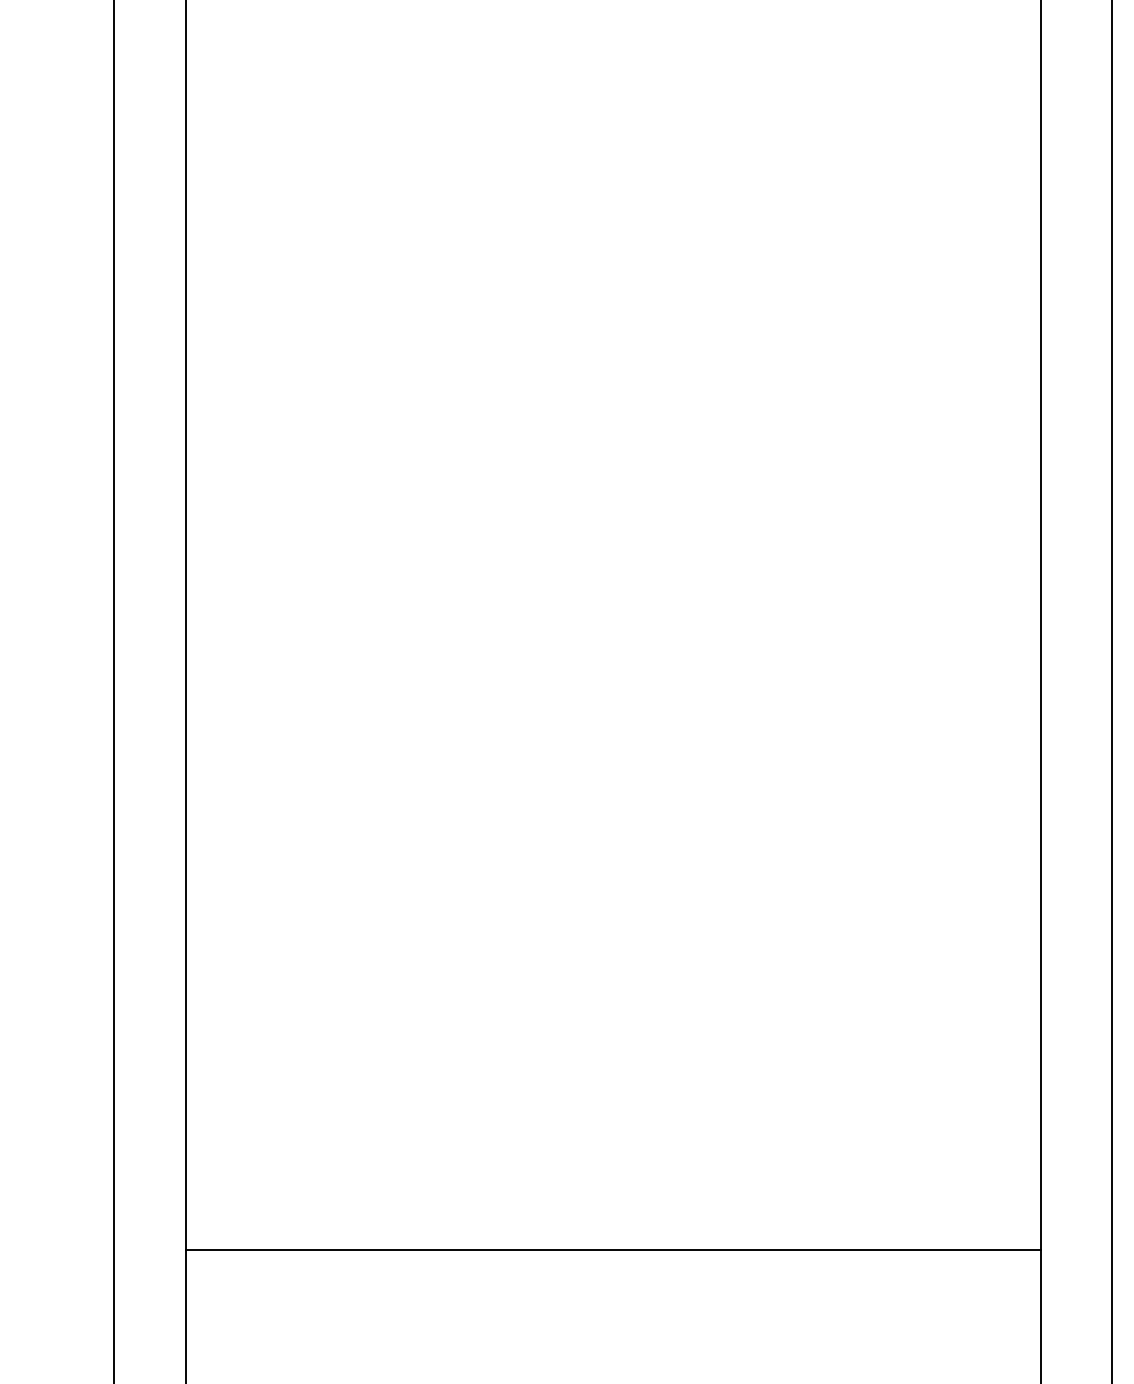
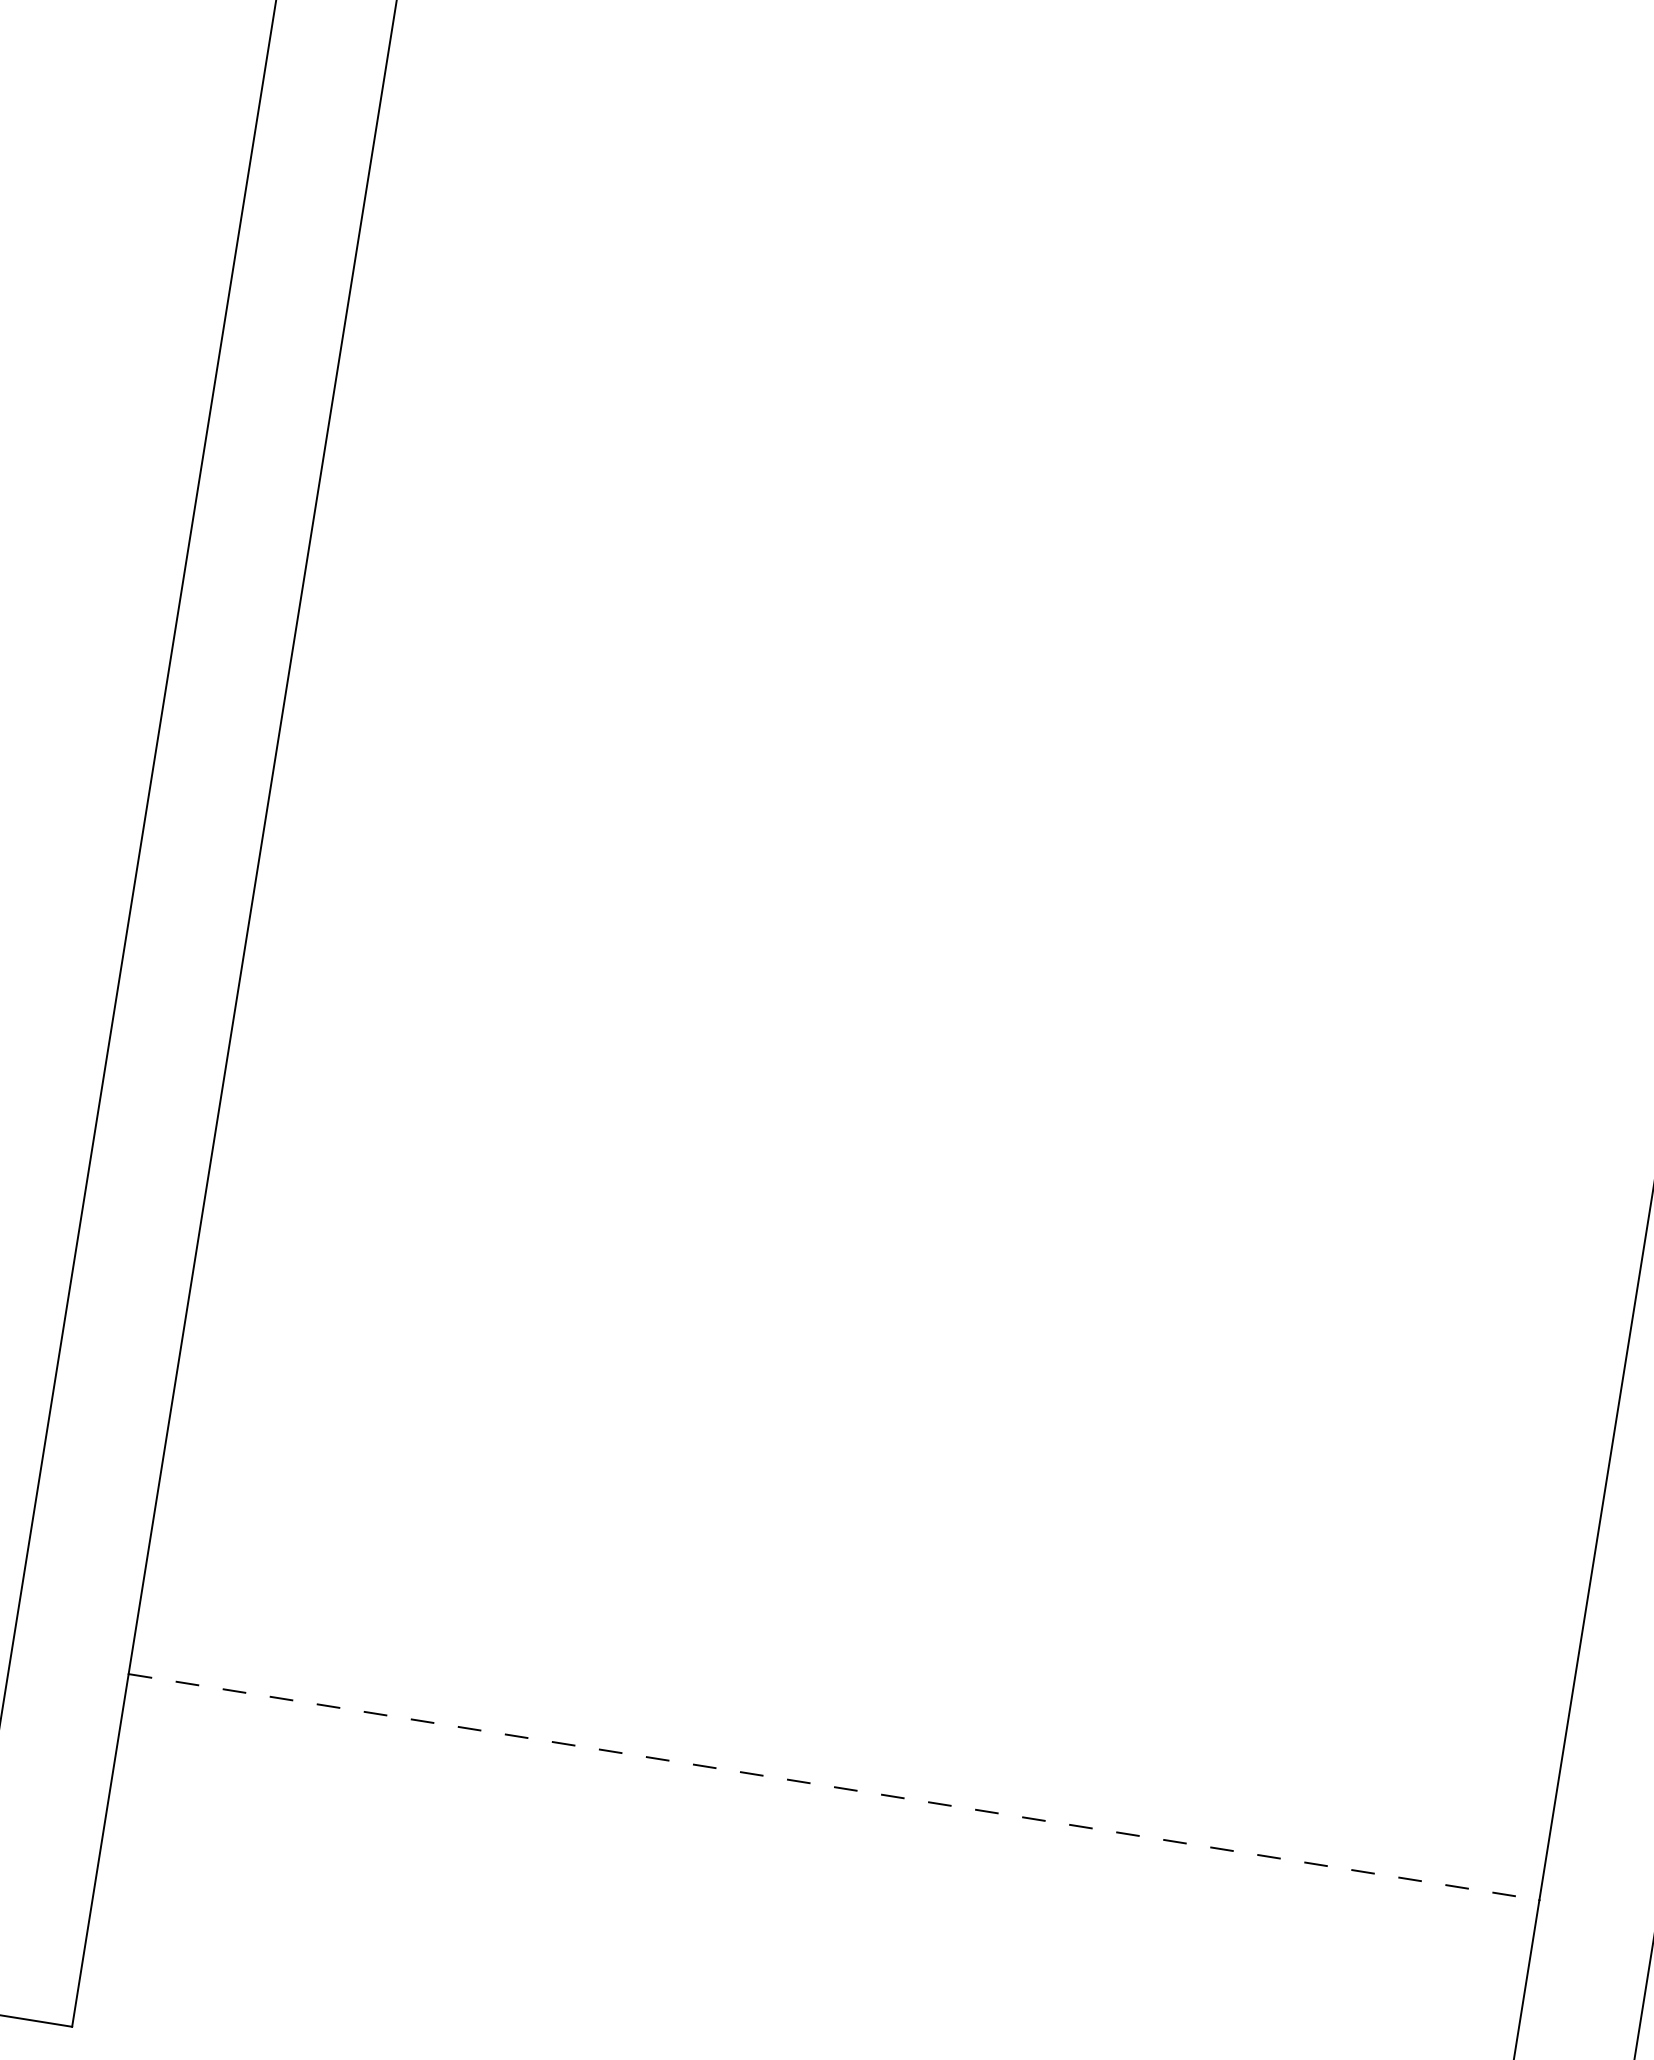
line: (613, 1250) -> (834, 1787), solid -> dashed

